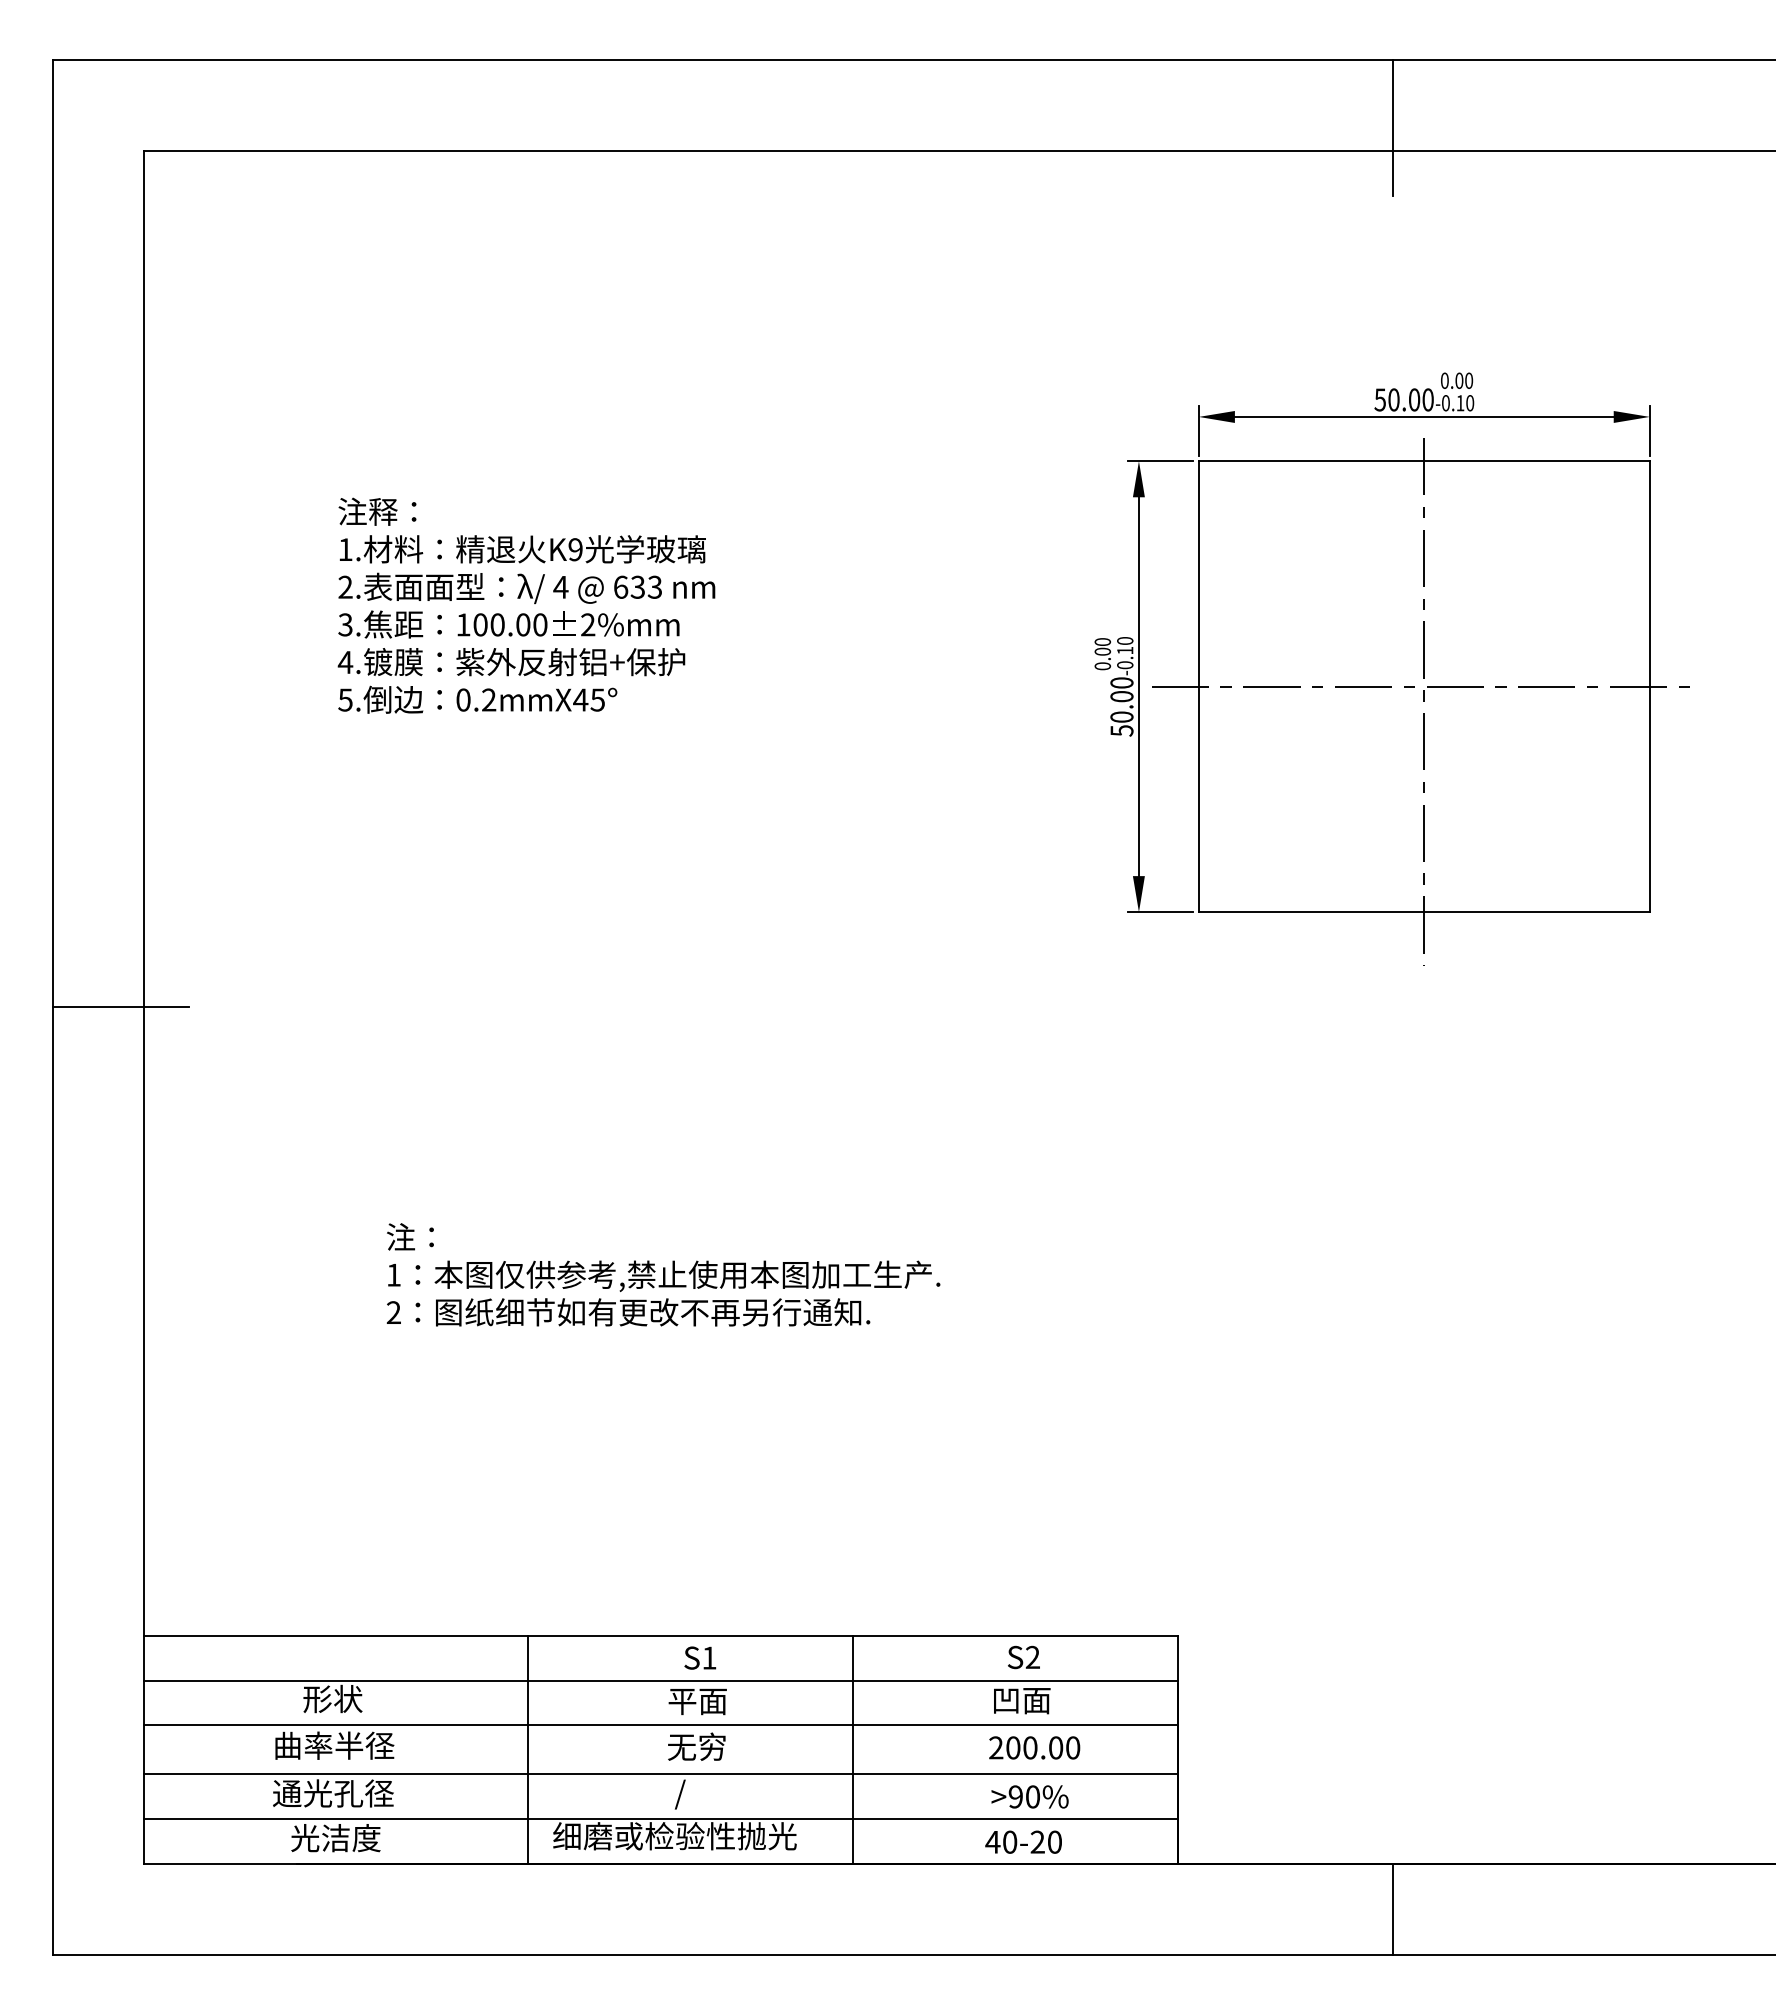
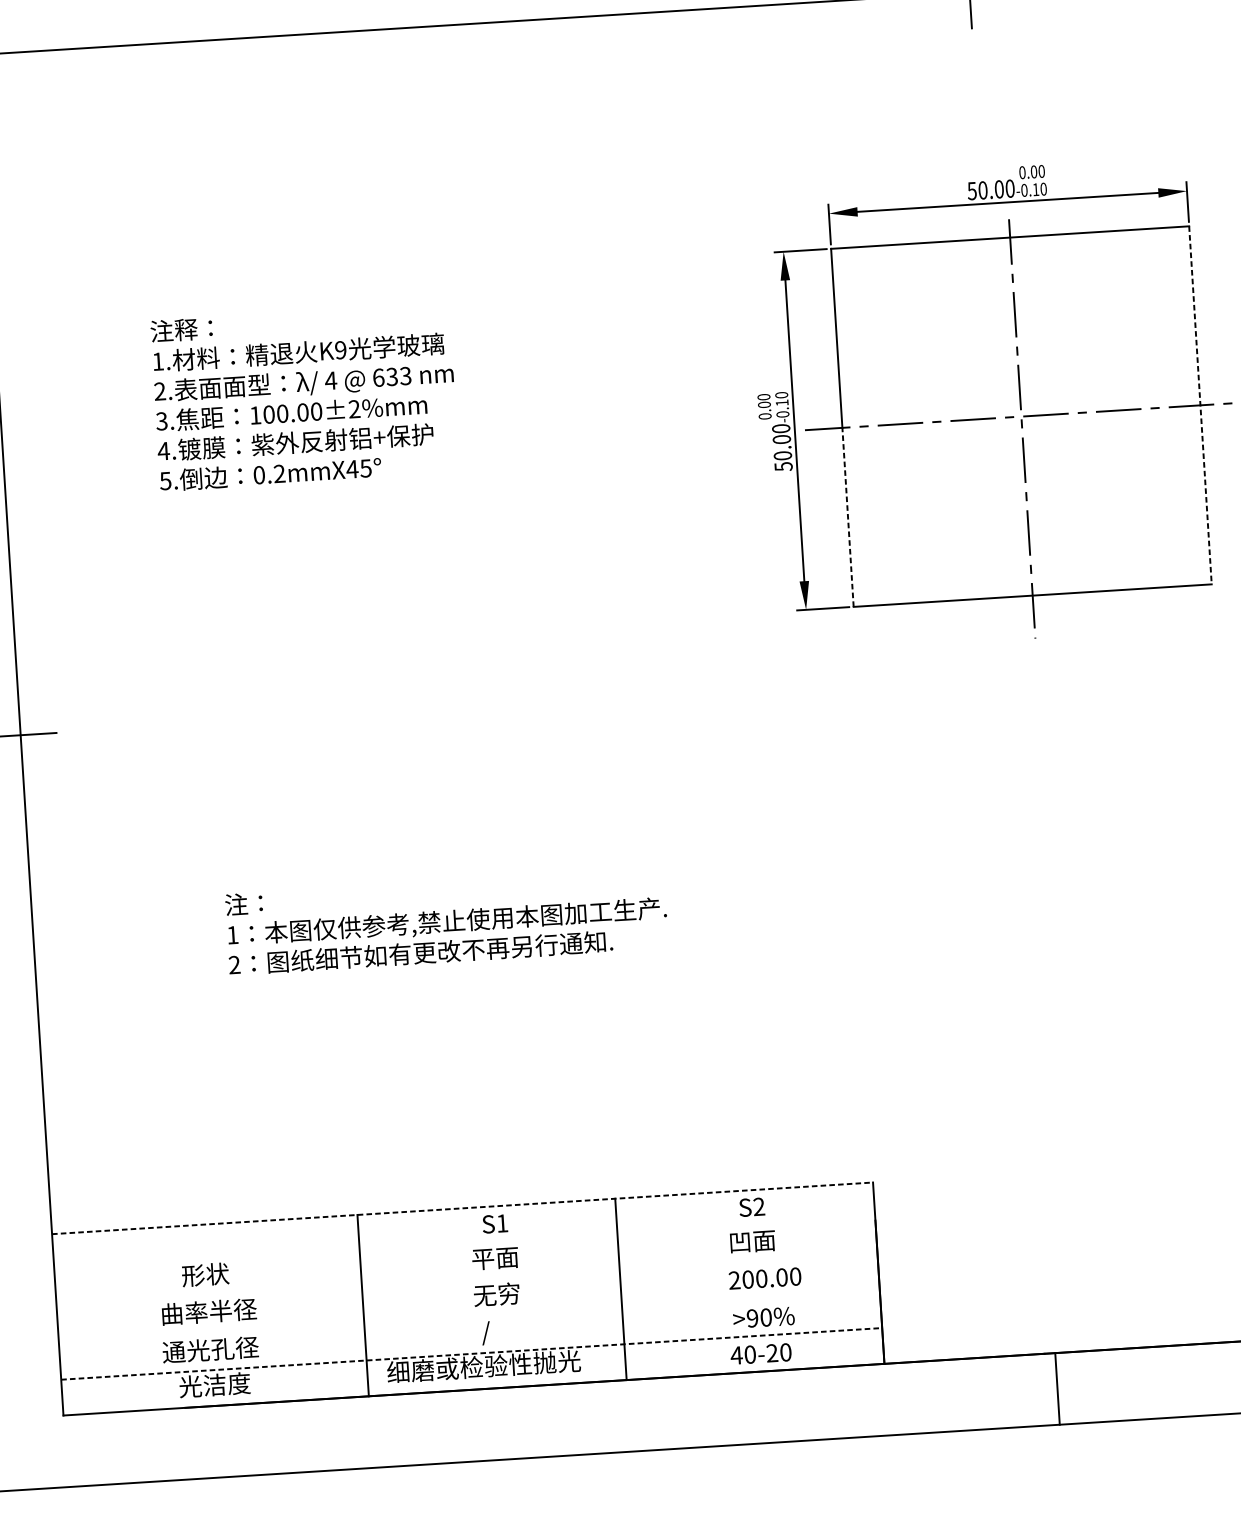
line: (1649, 687) -> (1200, 405), solid -> dashed
line: (1198, 799) -> (847, 517), solid -> dashed
line: (661, 1635) -> (463, 1207), solid -> dashed
line: (660, 1681) -> (464, 1244), removed
line: (660, 1725) -> (466, 1279), removed
line: (660, 1774) -> (469, 1318), removed
line: (661, 1819) -> (472, 1354), solid -> dashed

